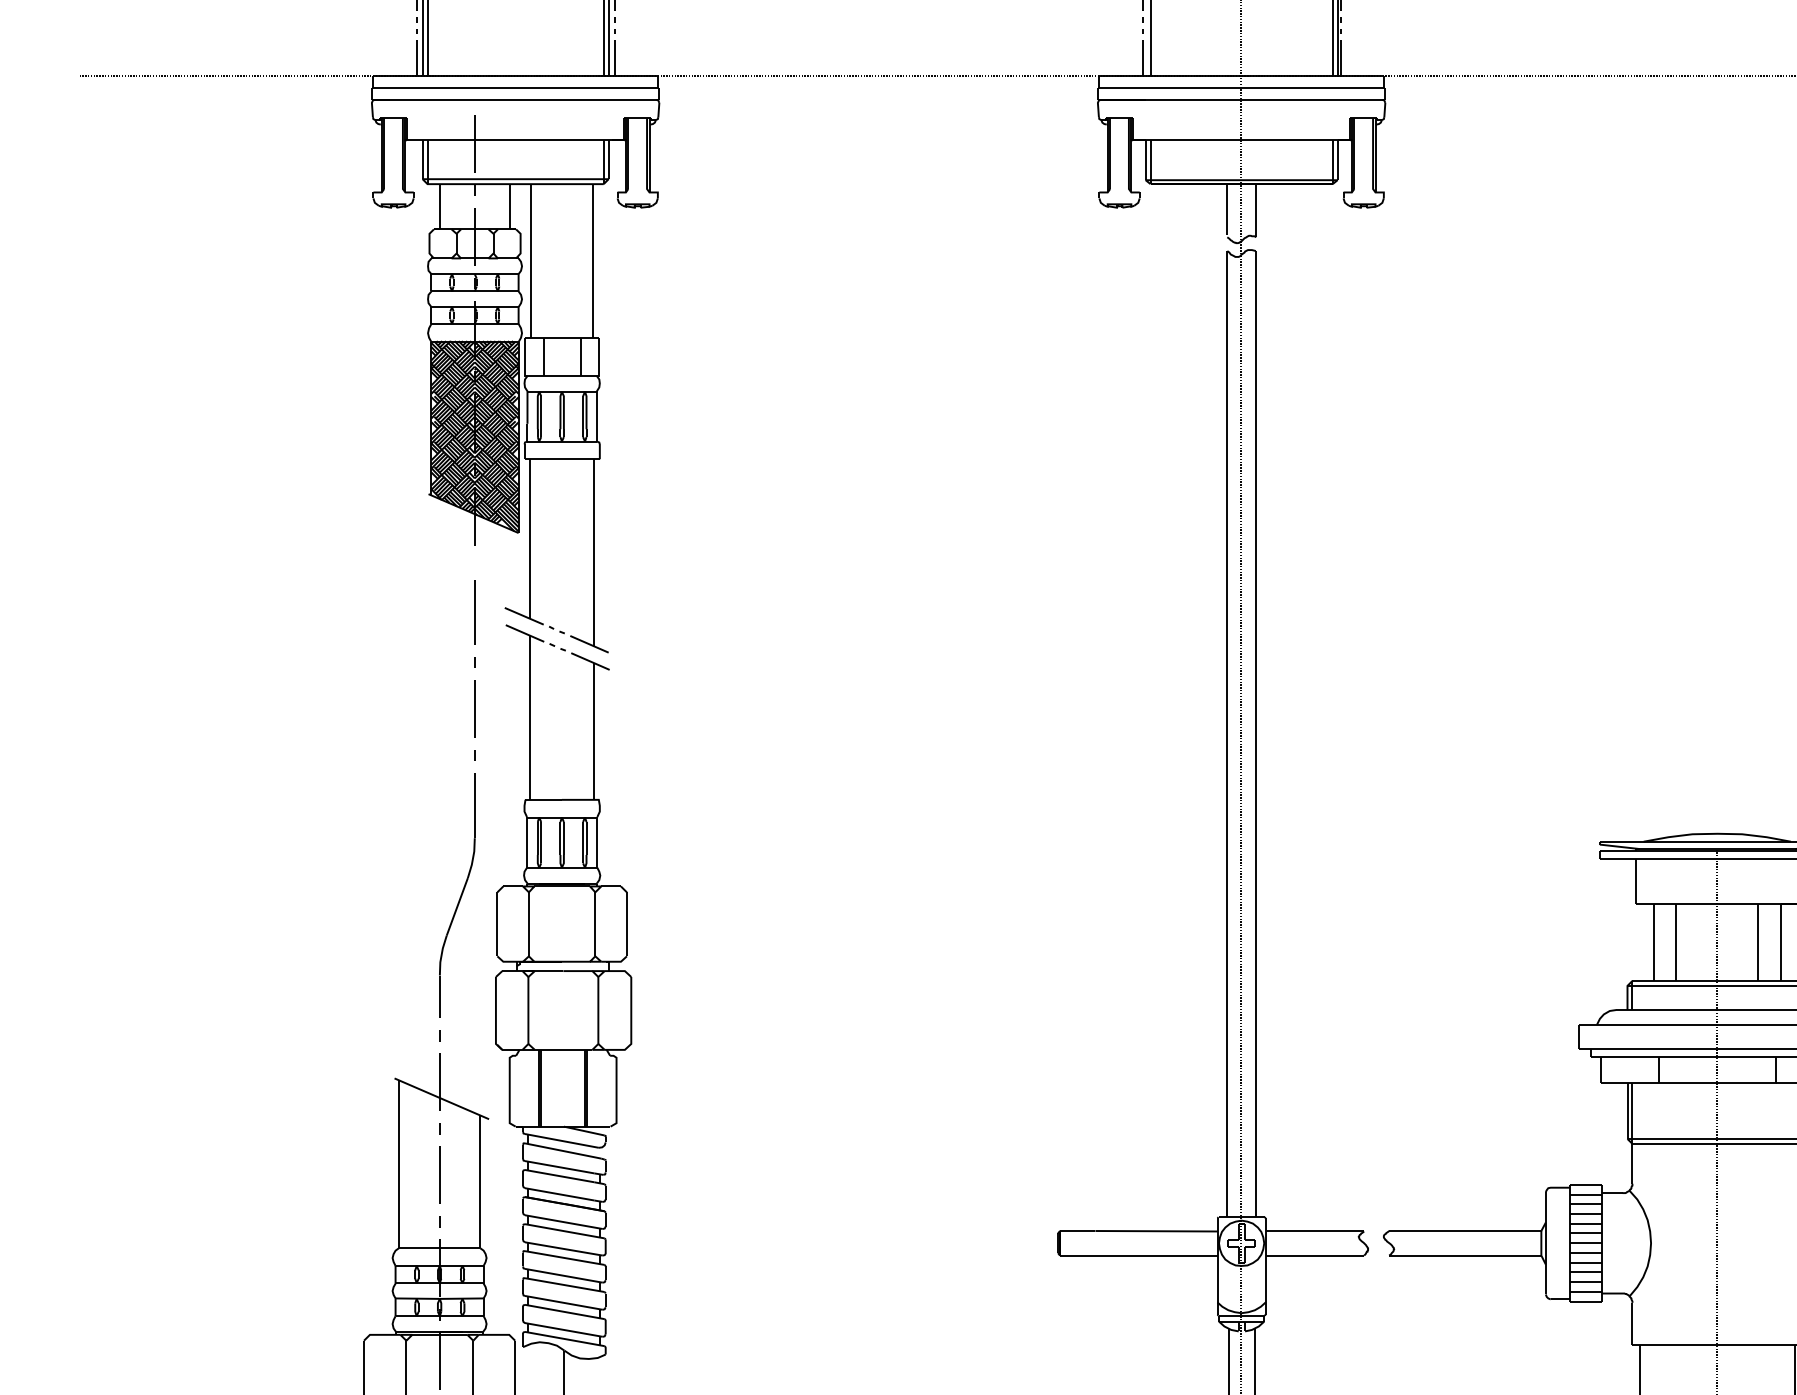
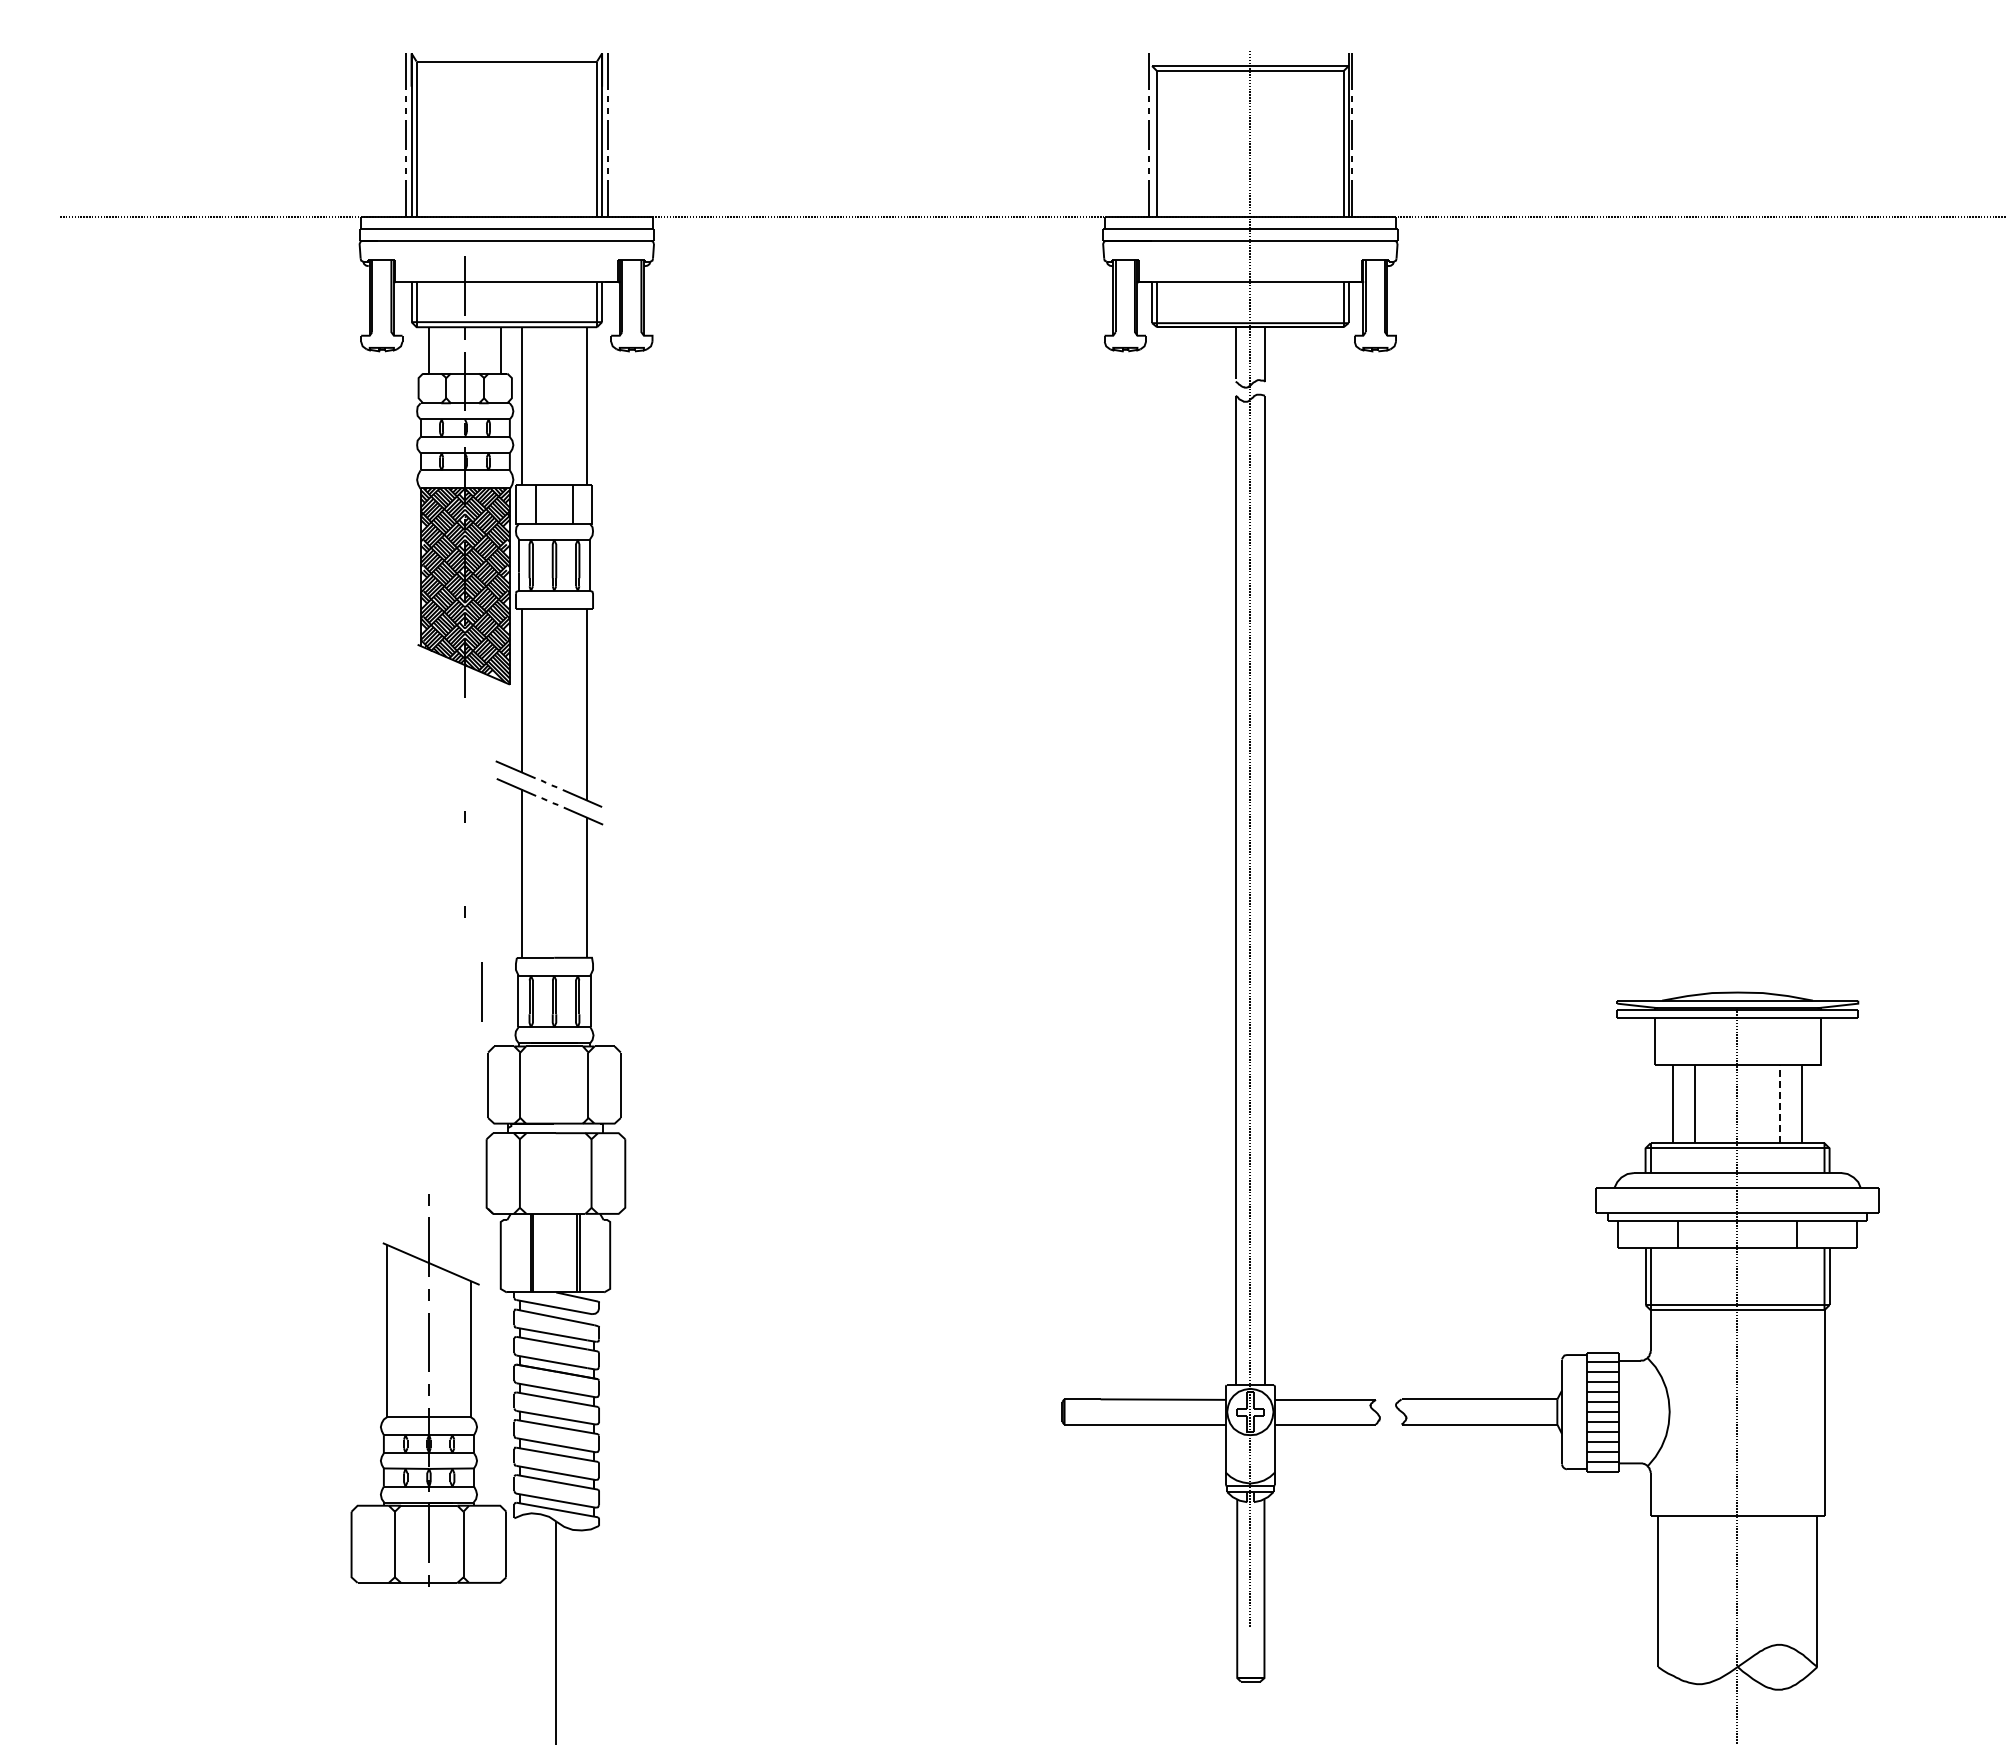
line: (474, 612) -> (464, 765), removed
line: (474, 708) -> (481, 991), moved
part: (456, 896) -> (446, 1056), removed
line: (1758, 942) -> (1779, 1103), solid -> dashed

